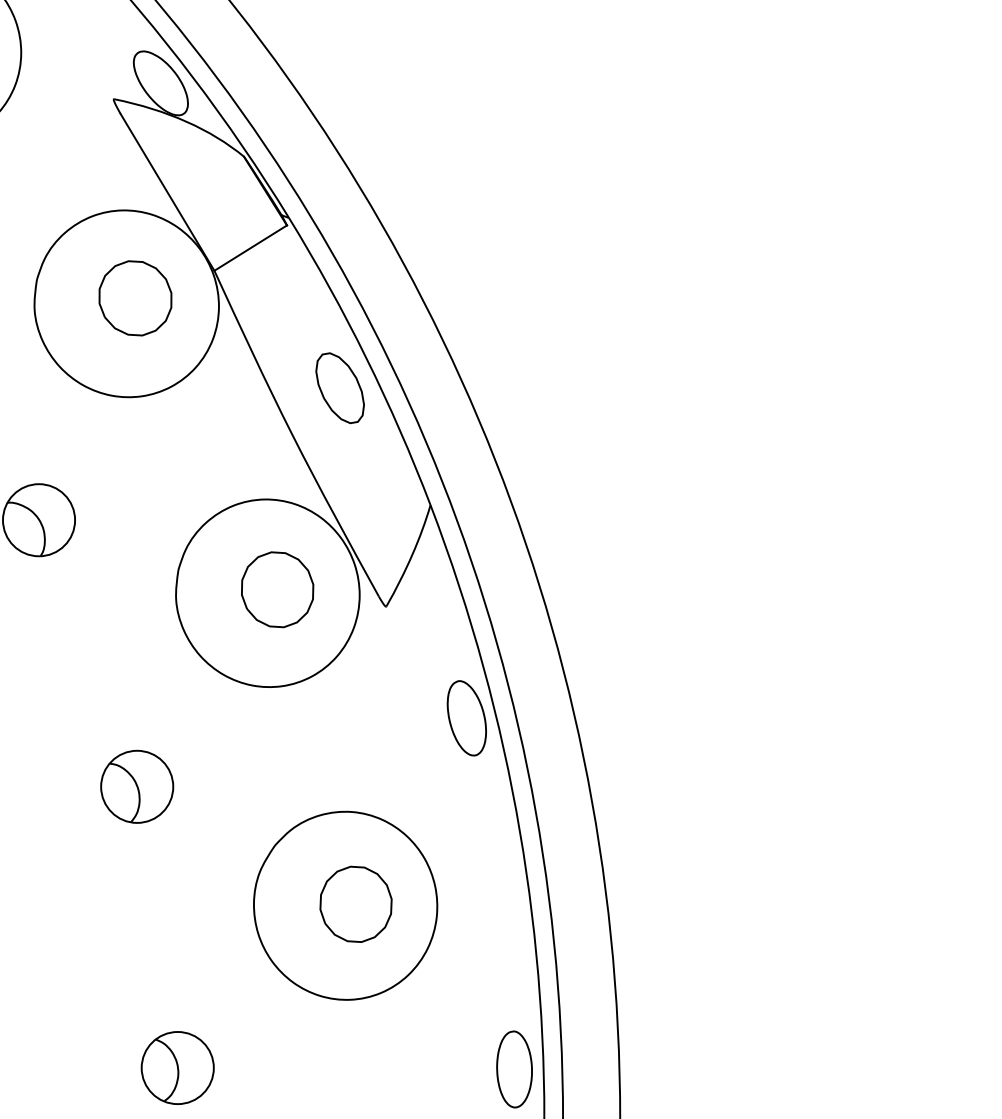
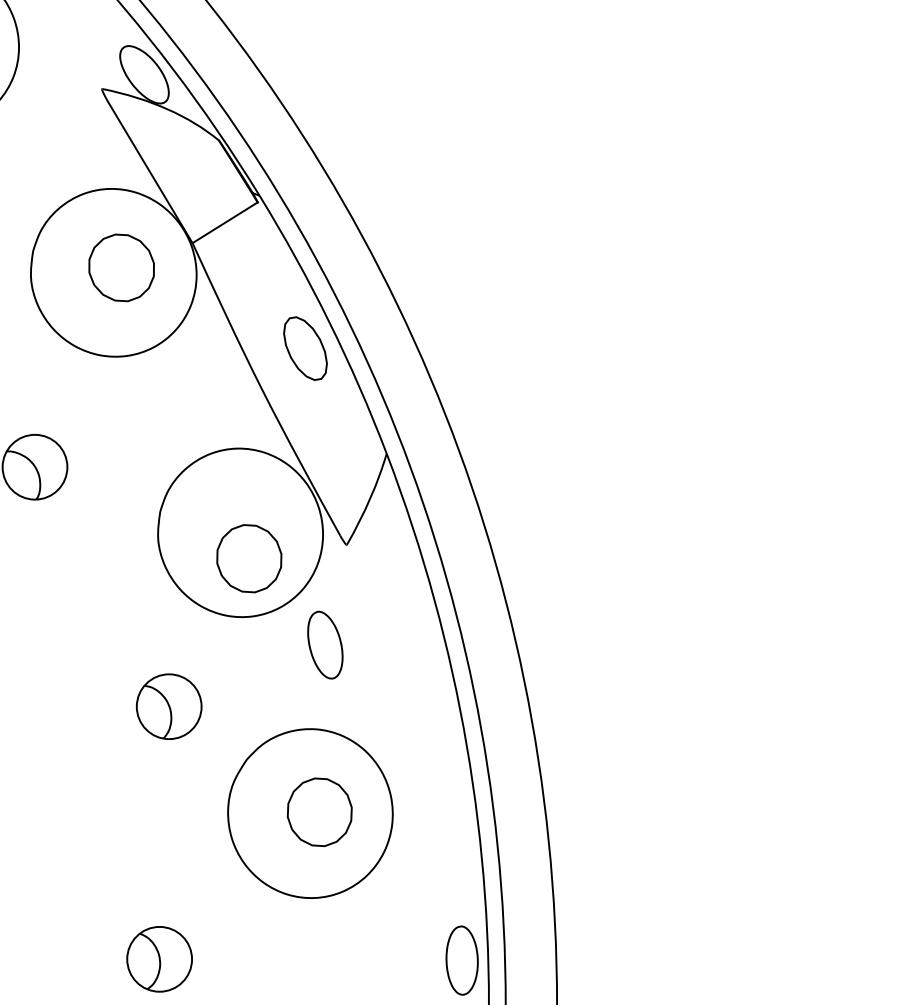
part: (277, 589) -> (249, 558), moved
part: (467, 717) -> (325, 644), moved
part: (136, 786) -> (168, 706), moved

